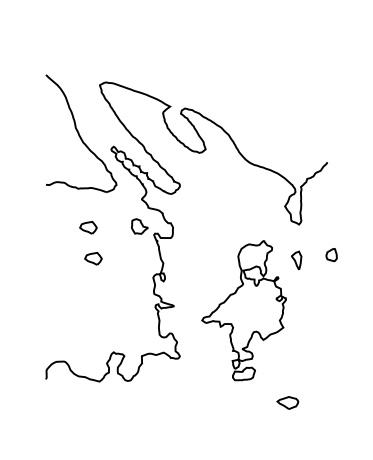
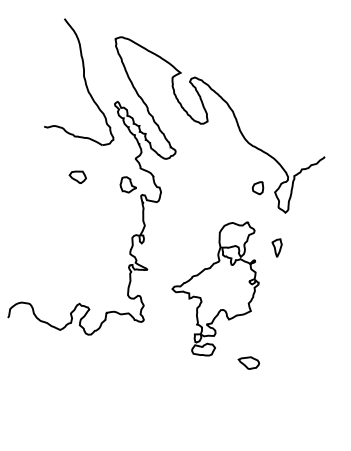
part: (331, 255) -> (257, 188), moved
part: (93, 258) -> (77, 207), removed
part: (287, 402) -> (248, 362), moved

